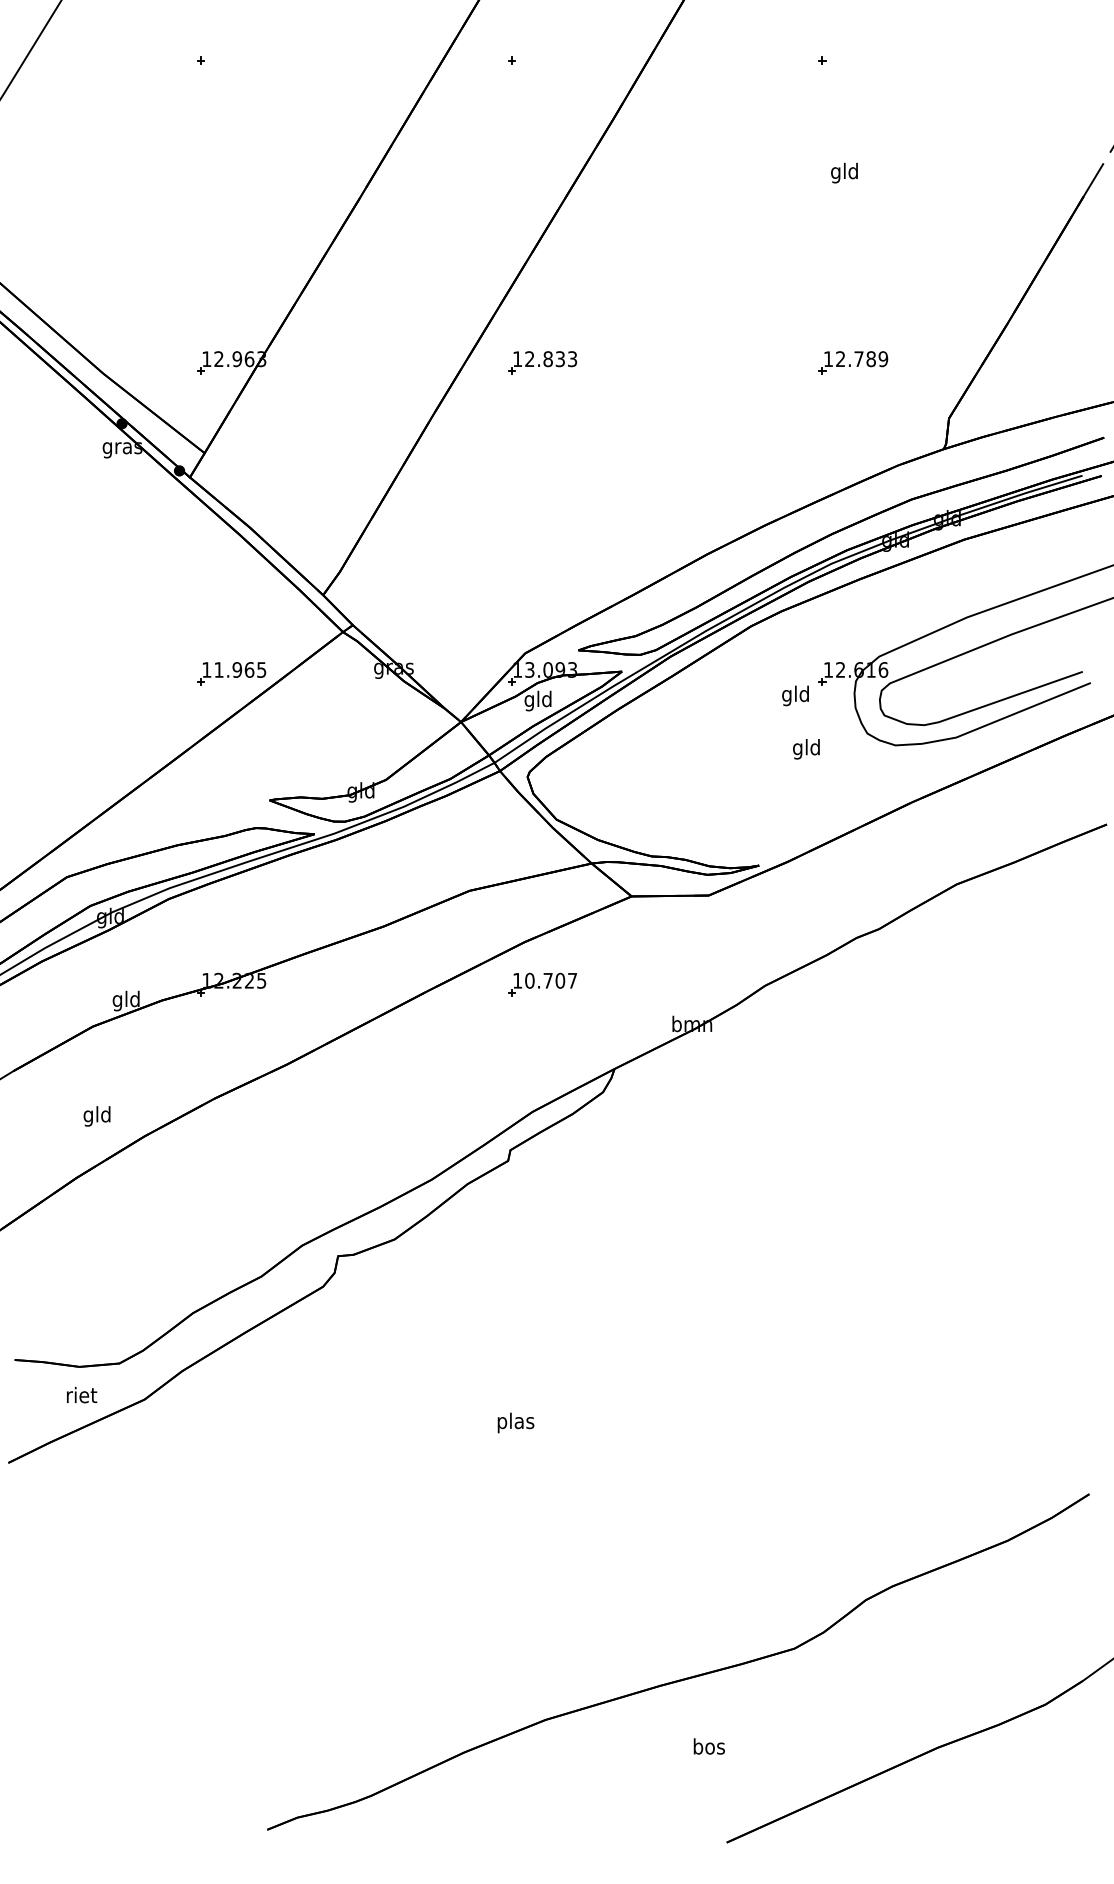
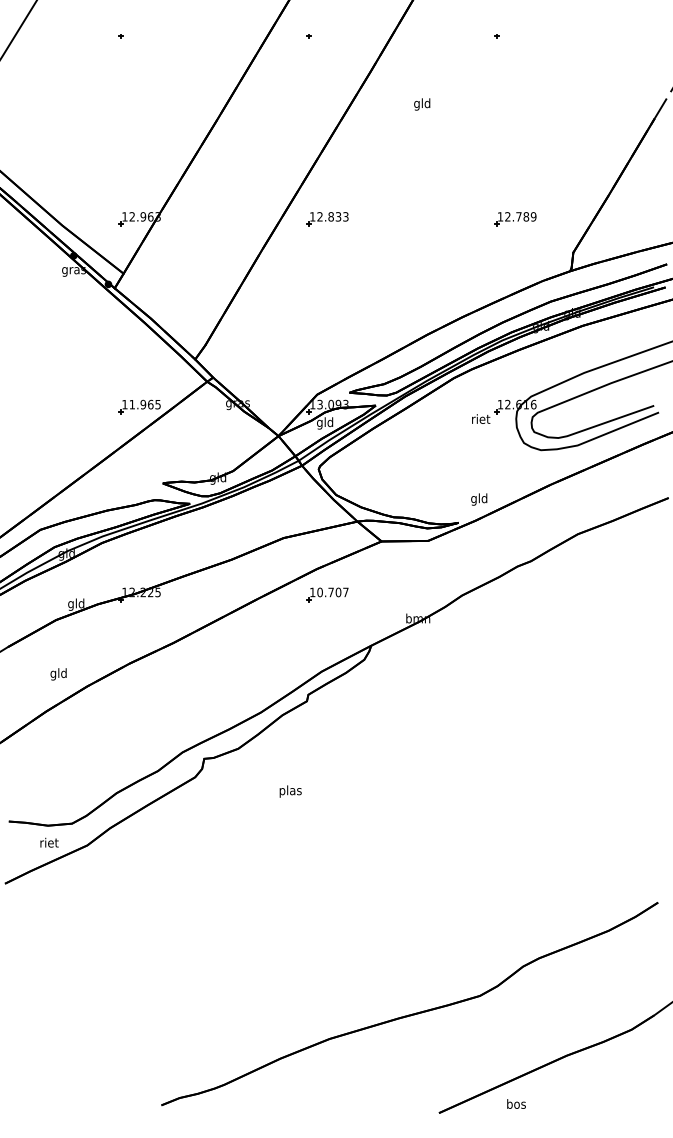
text: (845, 173) -> (422, 104), moved
text: (797, 696) -> (481, 420), gld -> riet
text: (806, 749) -> (479, 499), moved
text: (515, 1422) -> (290, 791), moved
text: (709, 1745) -> (516, 1103), moved

